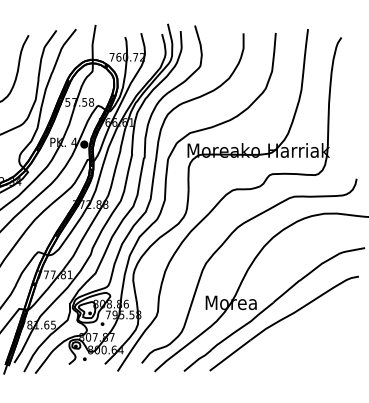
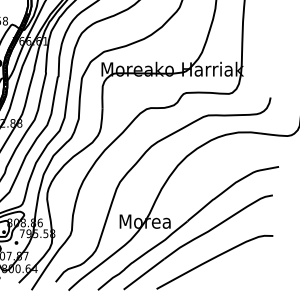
curve: (298, 341) -> (212, 260), added

